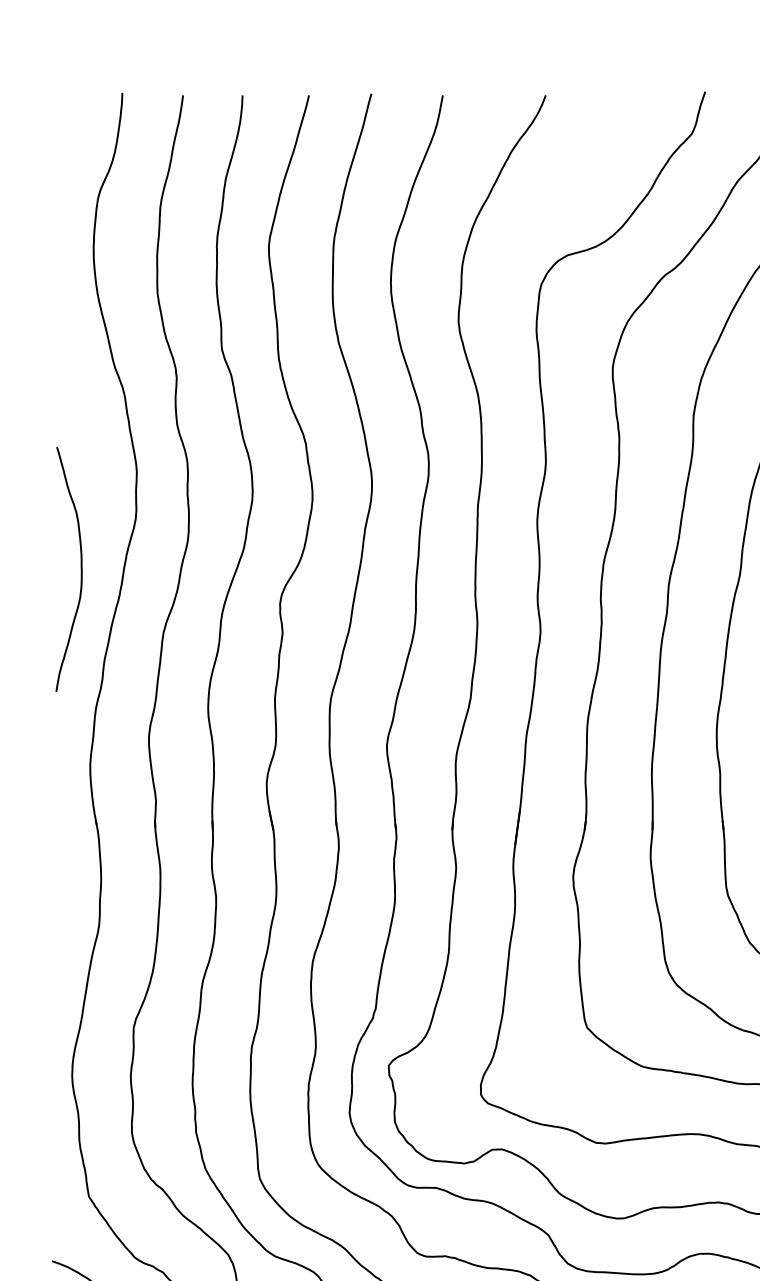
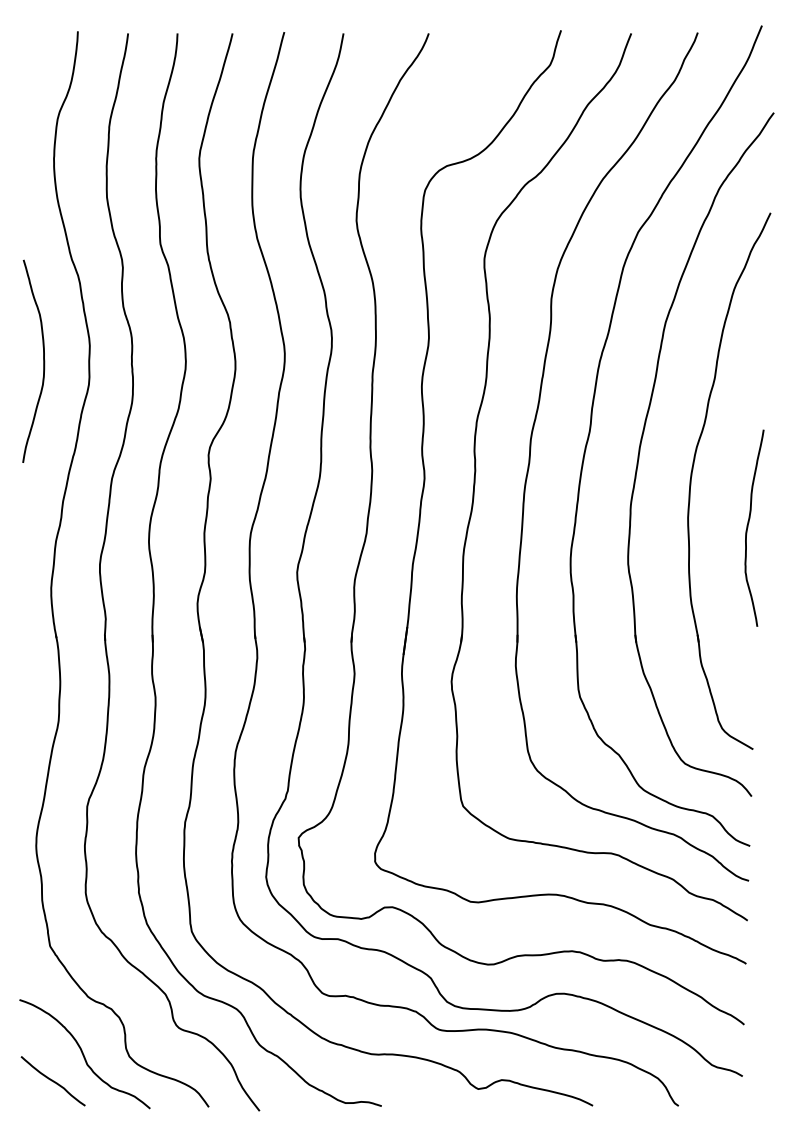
curve: (80, 568) -> (43, 360), moved

